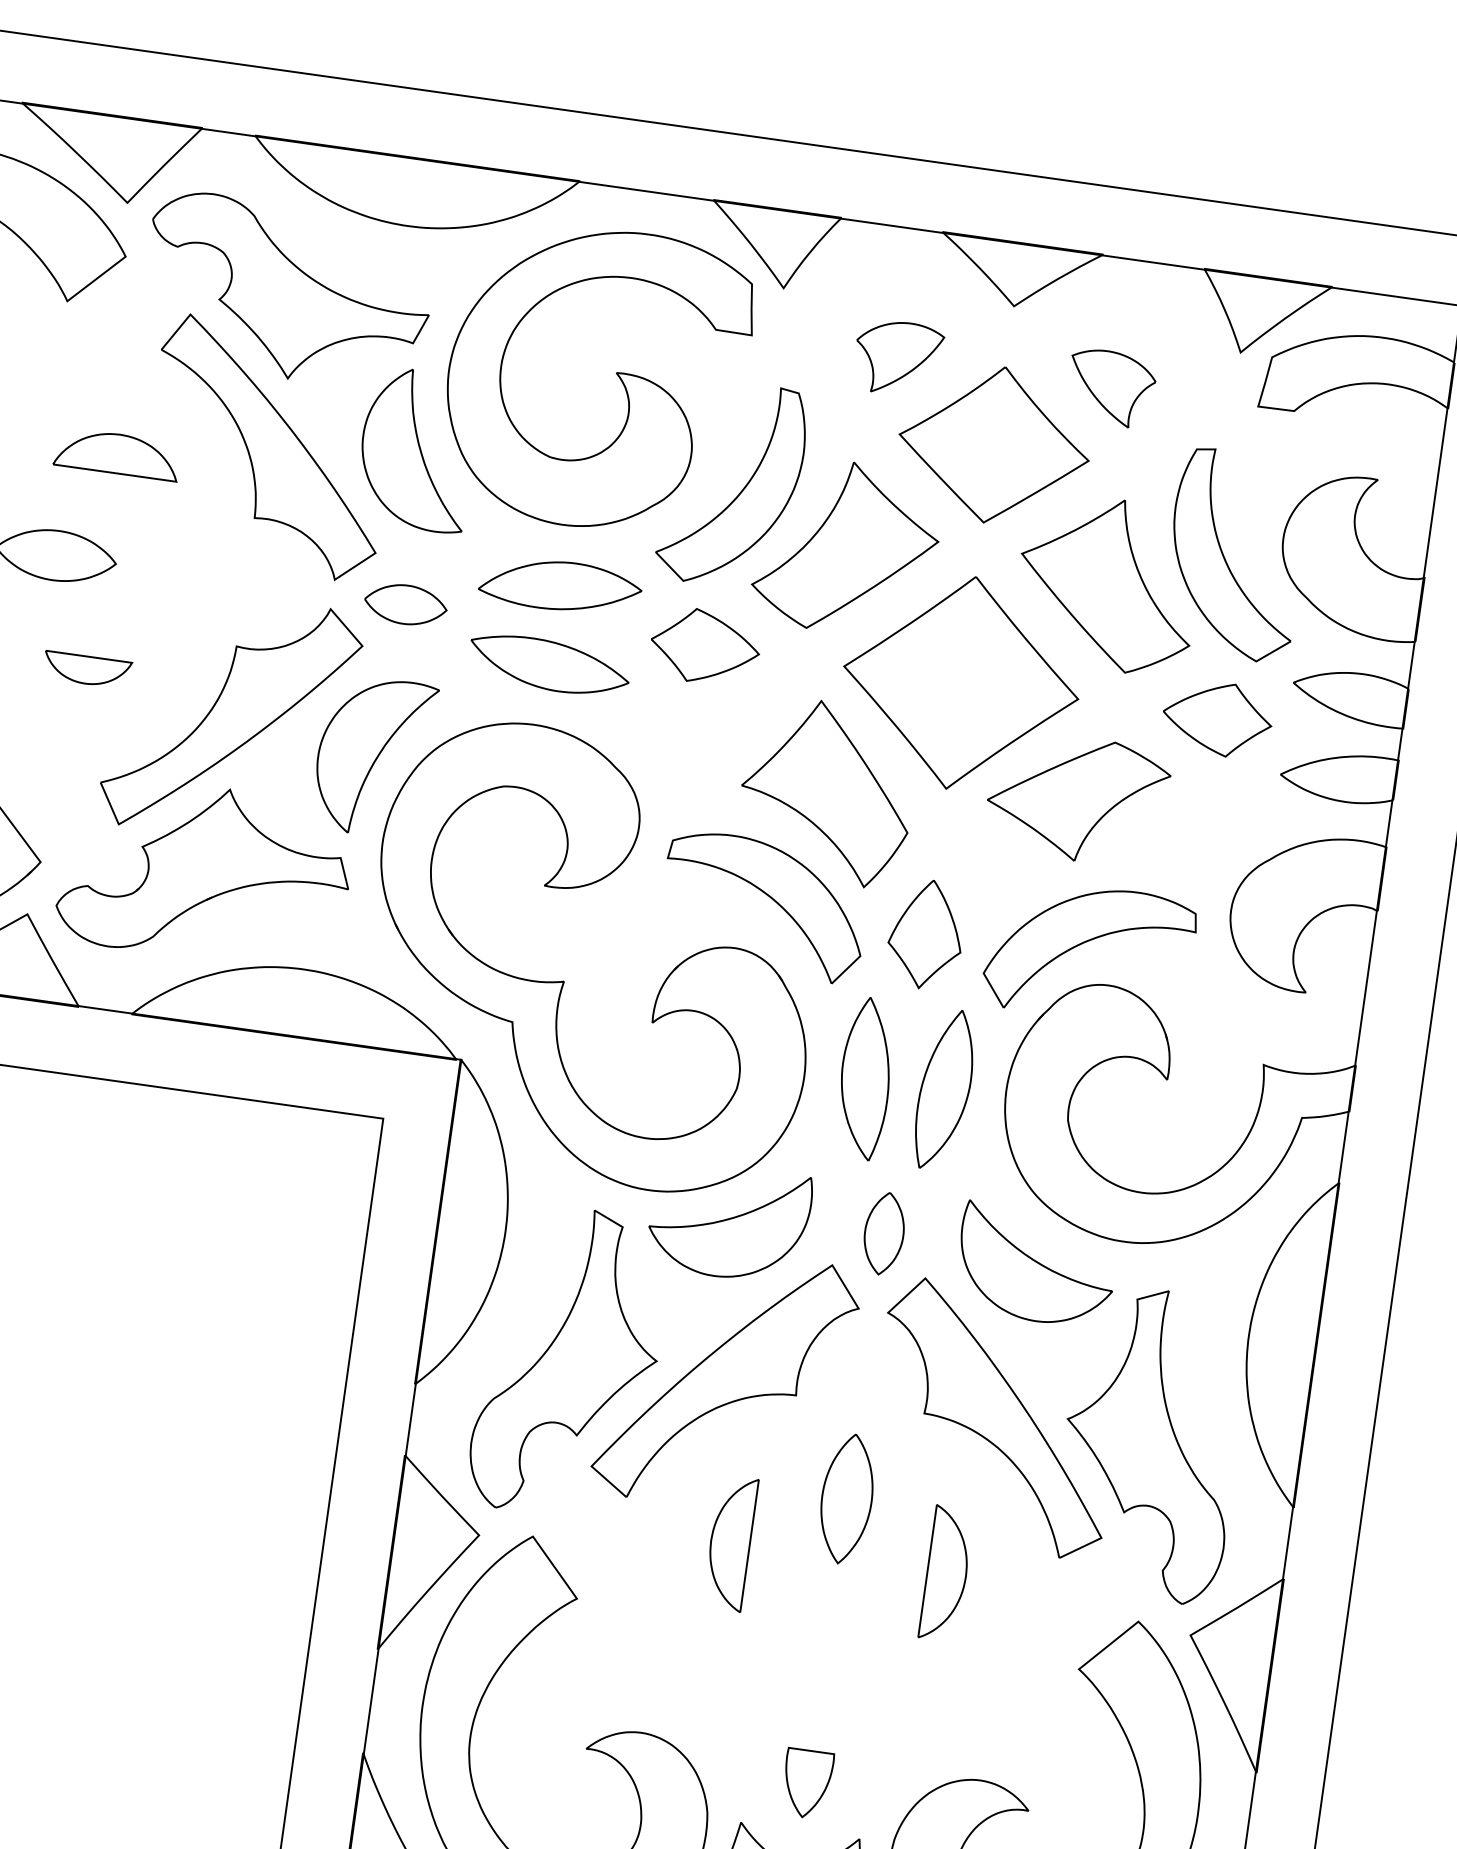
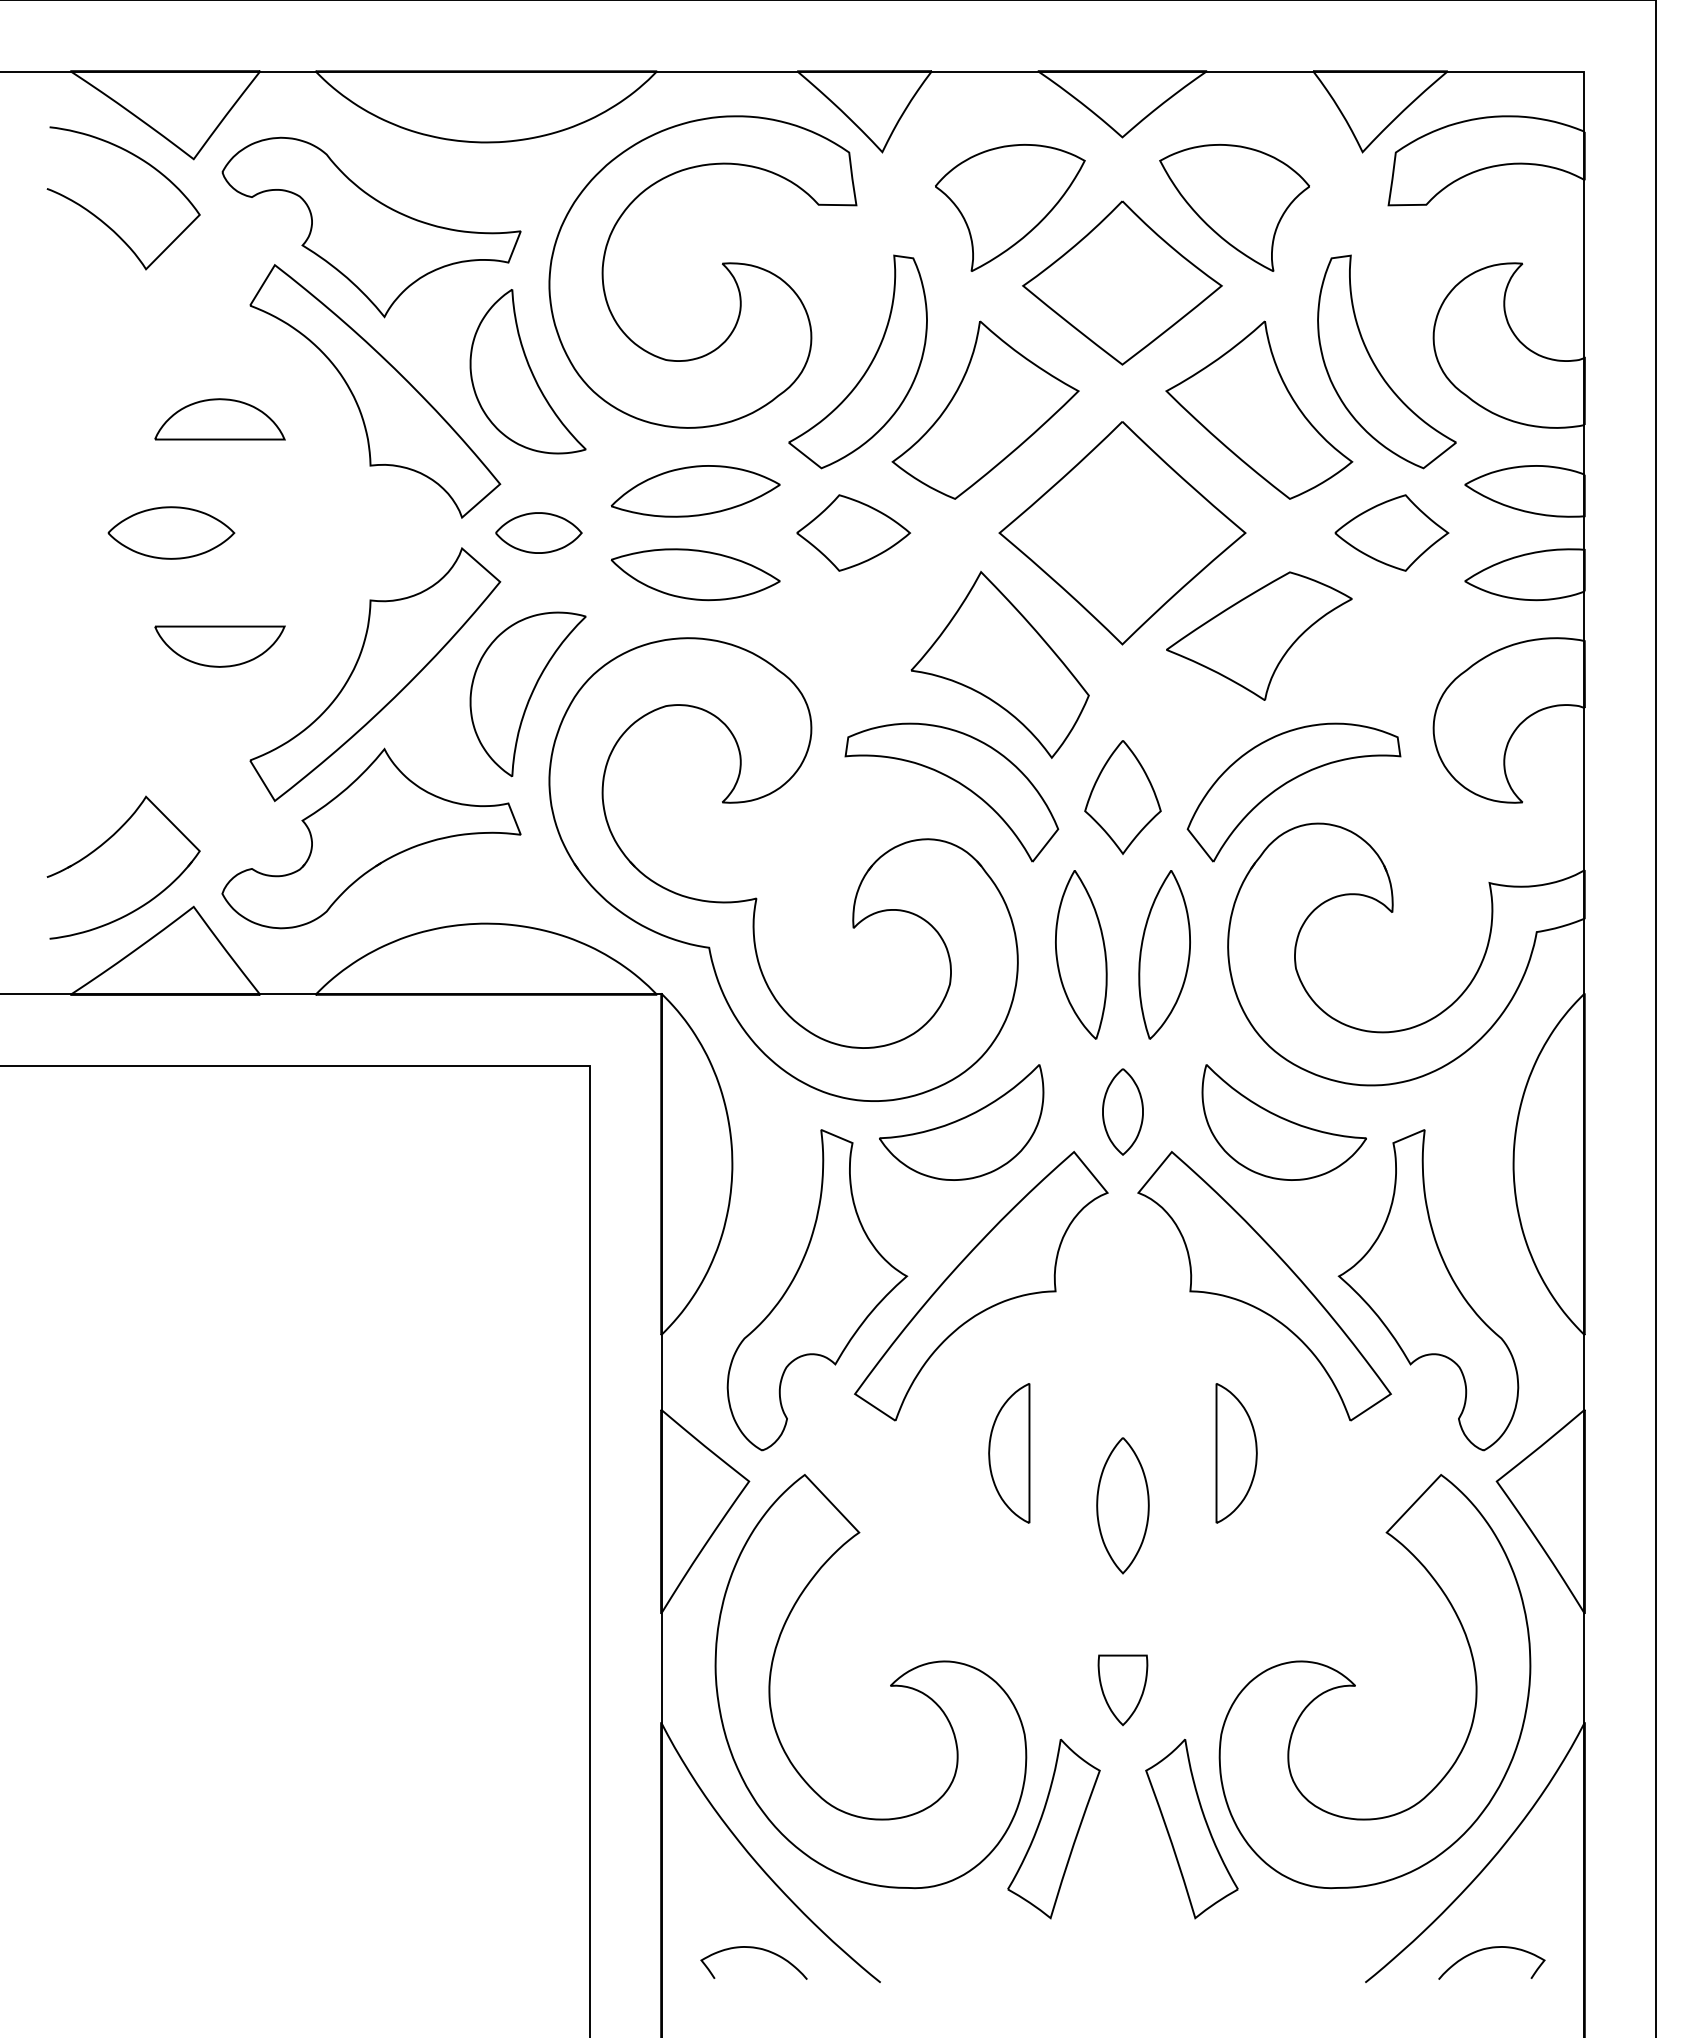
part: (898, 358) -> (1010, 207), size x1.67
part: (1111, 388) -> (1234, 207), size x1.67
part: (86, 670) -> (219, 646), size x1.43
part: (846, 1498) -> (1122, 1505), moved

